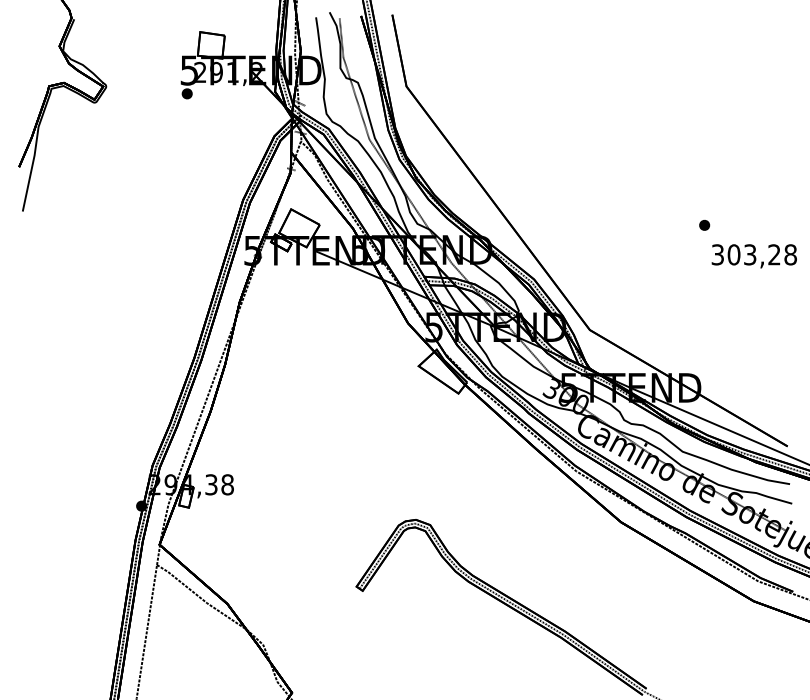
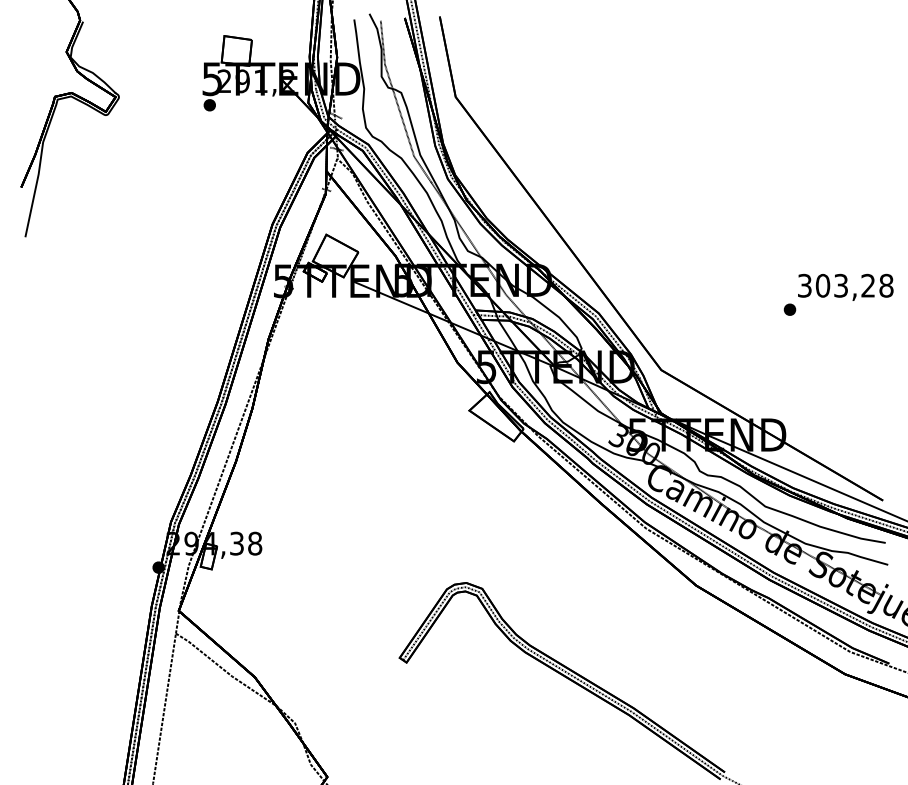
part: (704, 225) -> (789, 309), moved

